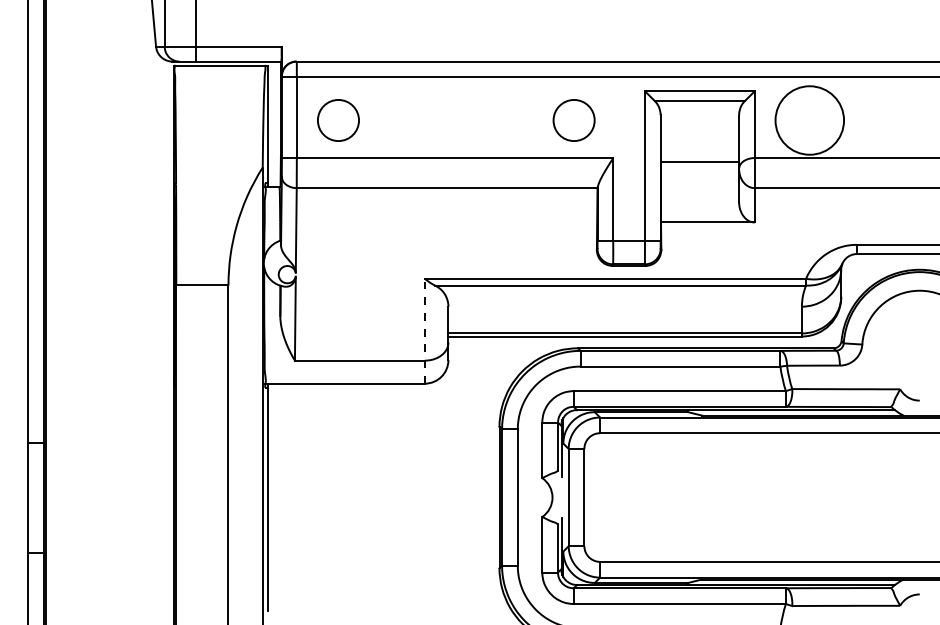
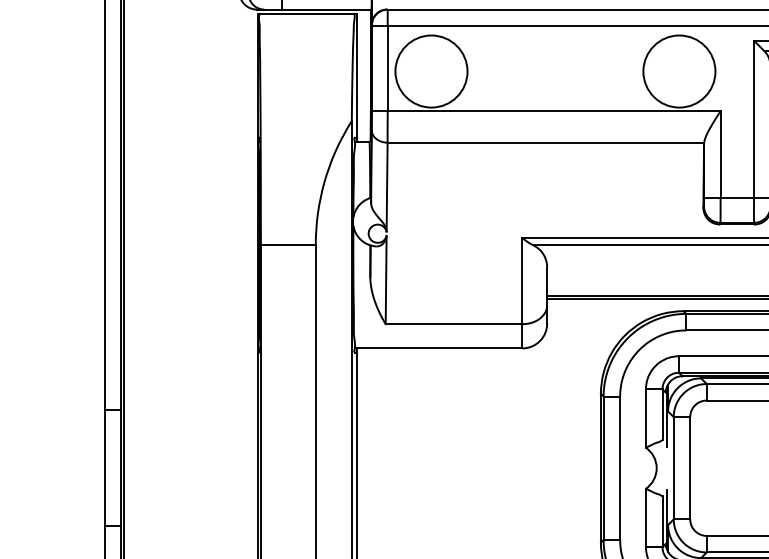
circle: (338, 120) -> (431, 71), size x1.67
circle: (573, 120) -> (678, 71), size x1.67
line: (424, 330) -> (522, 292), dashed -> solid

